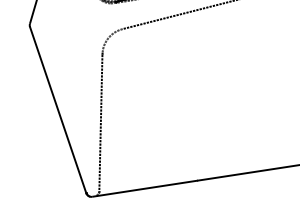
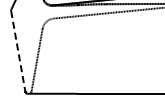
line: (58, 110) -> (18, 51), solid -> dashed

